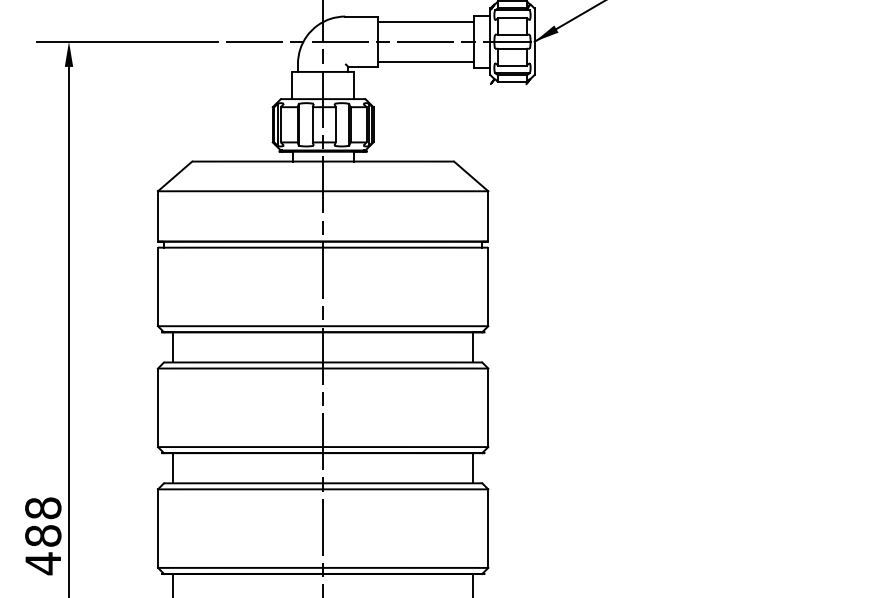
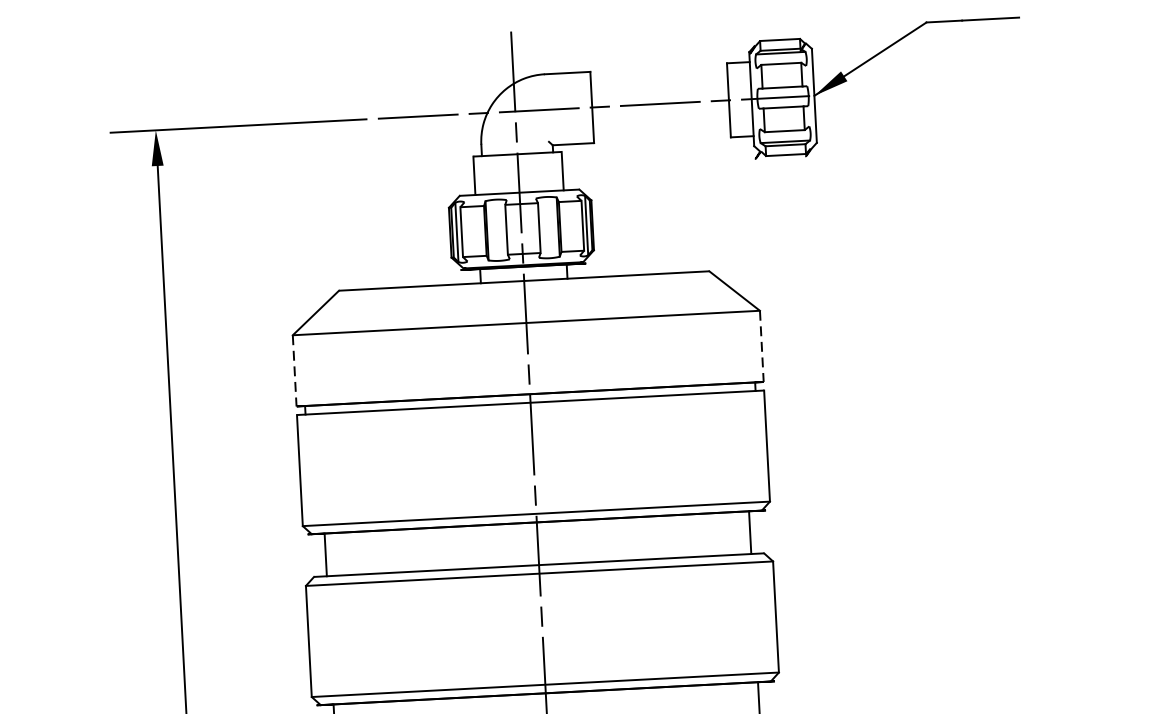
line: (425, 21) -> (658, 75), removed
line: (425, 61) -> (661, 131), removed
line: (158, 216) -> (295, 370), solid -> dashed
line: (488, 216) -> (762, 346), solid -> dashed

